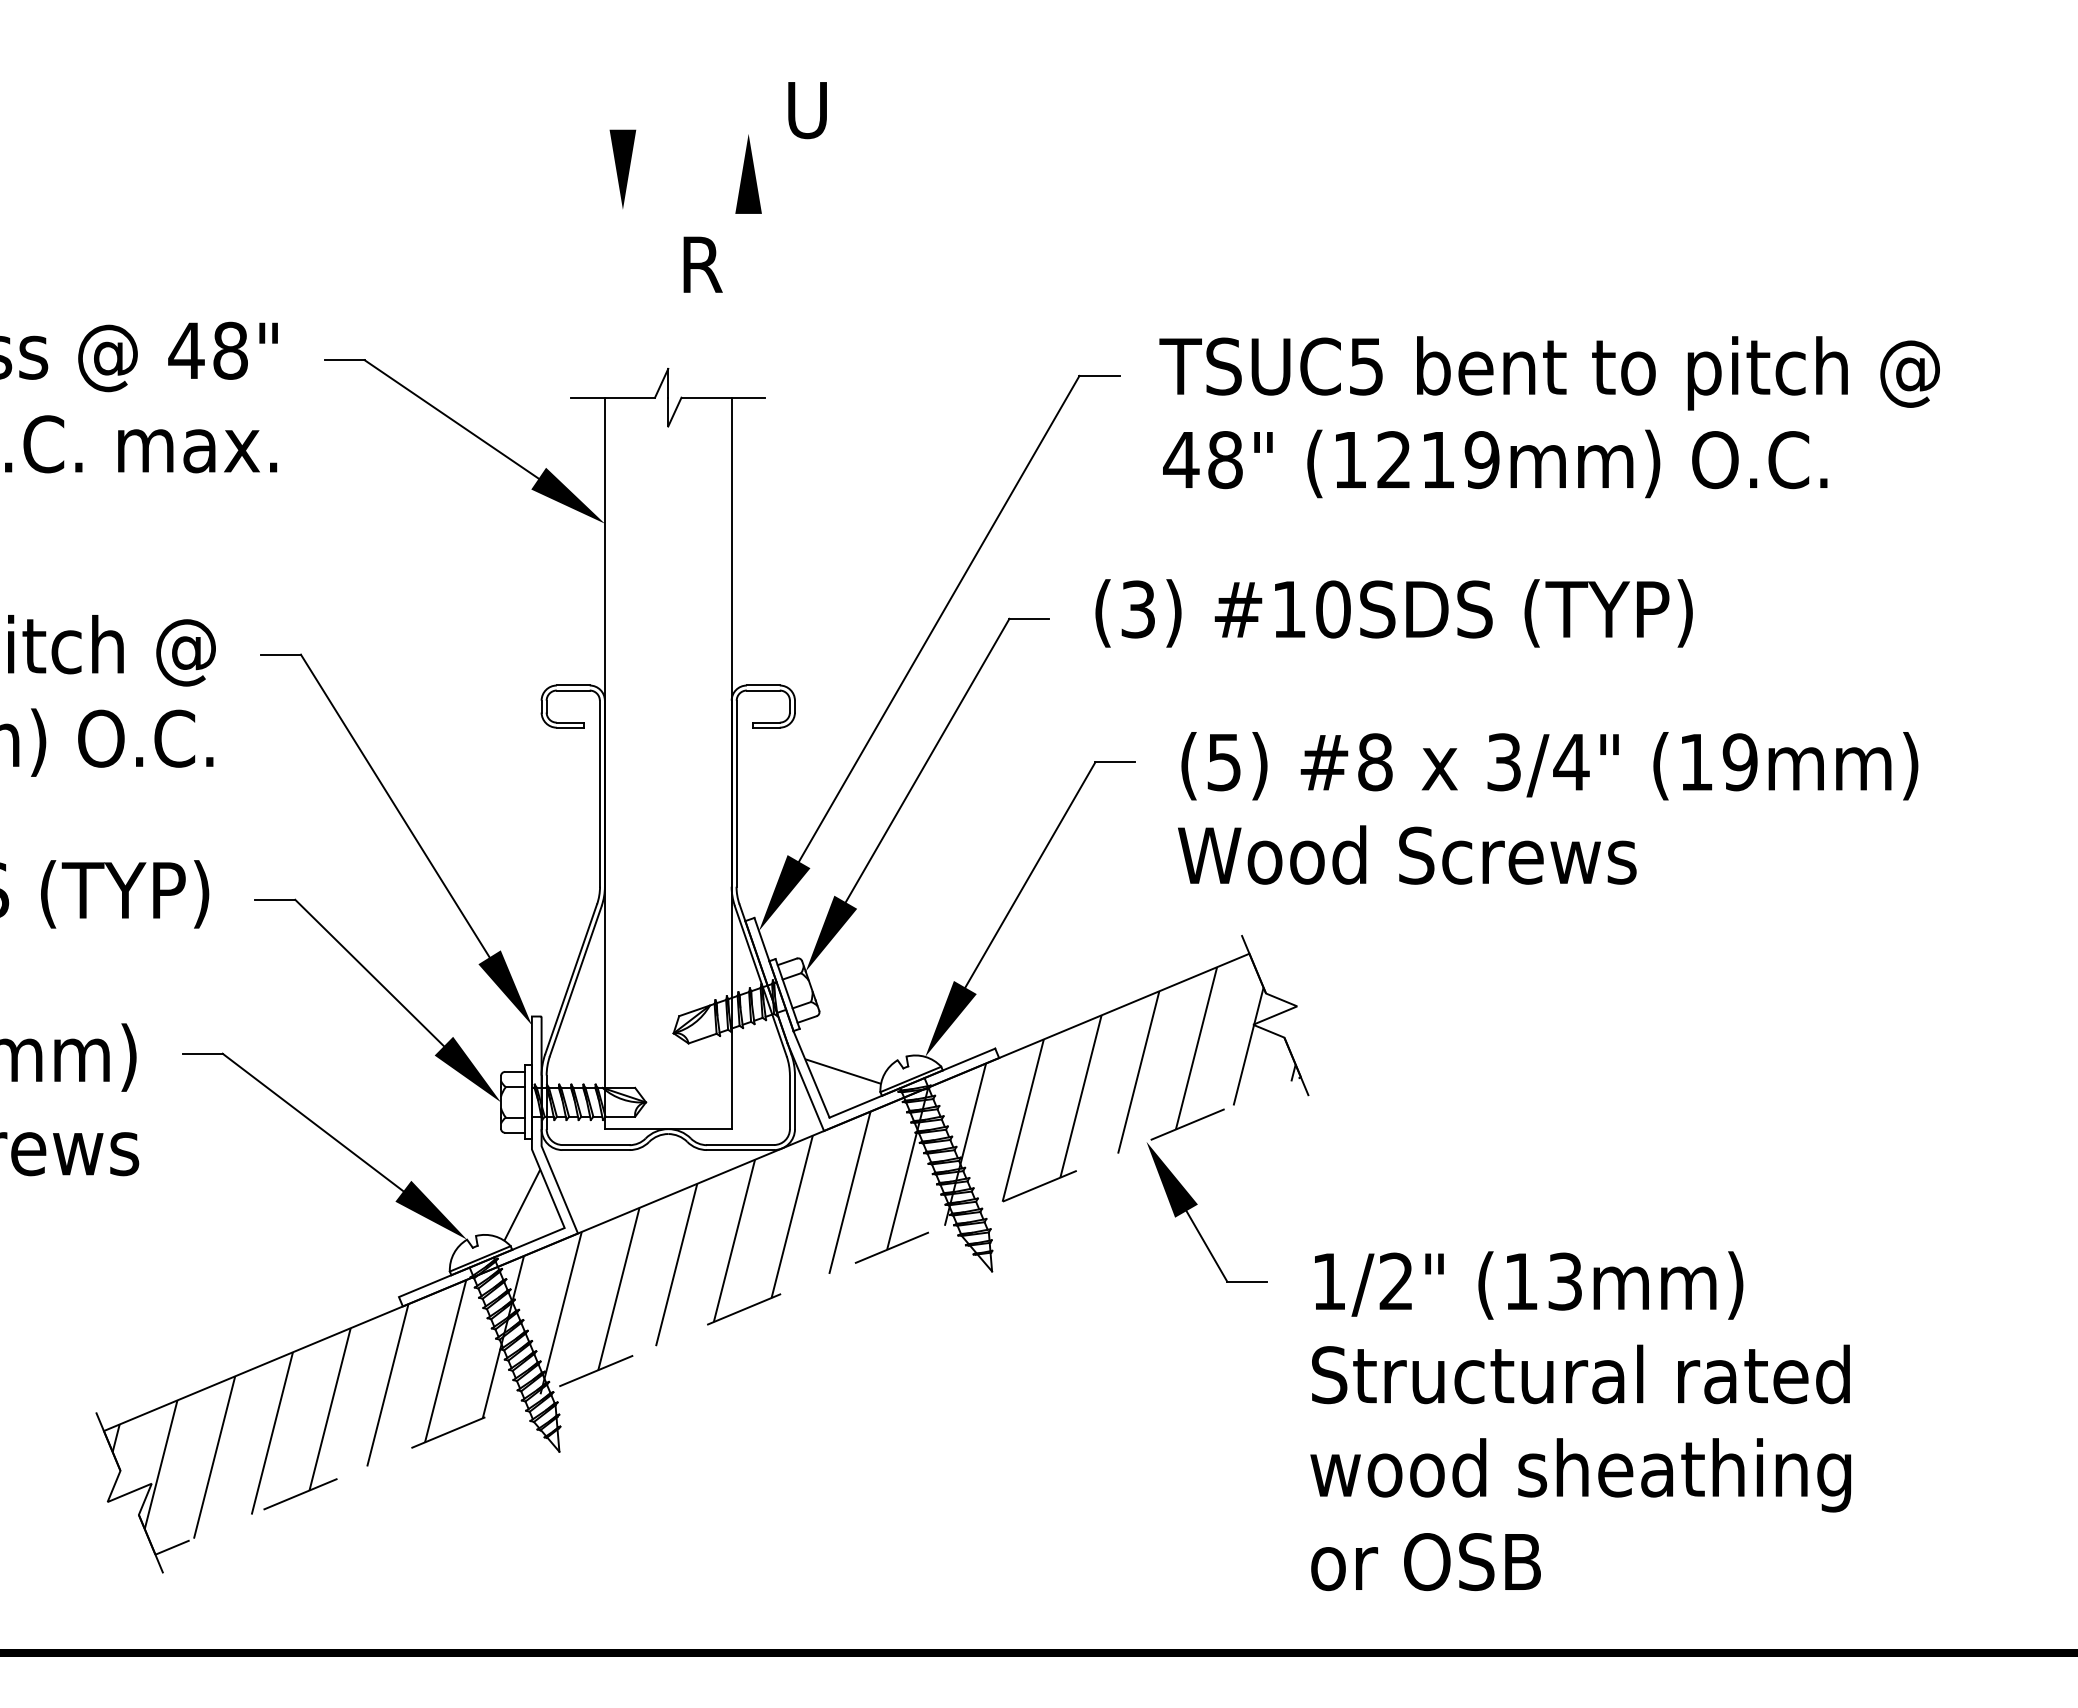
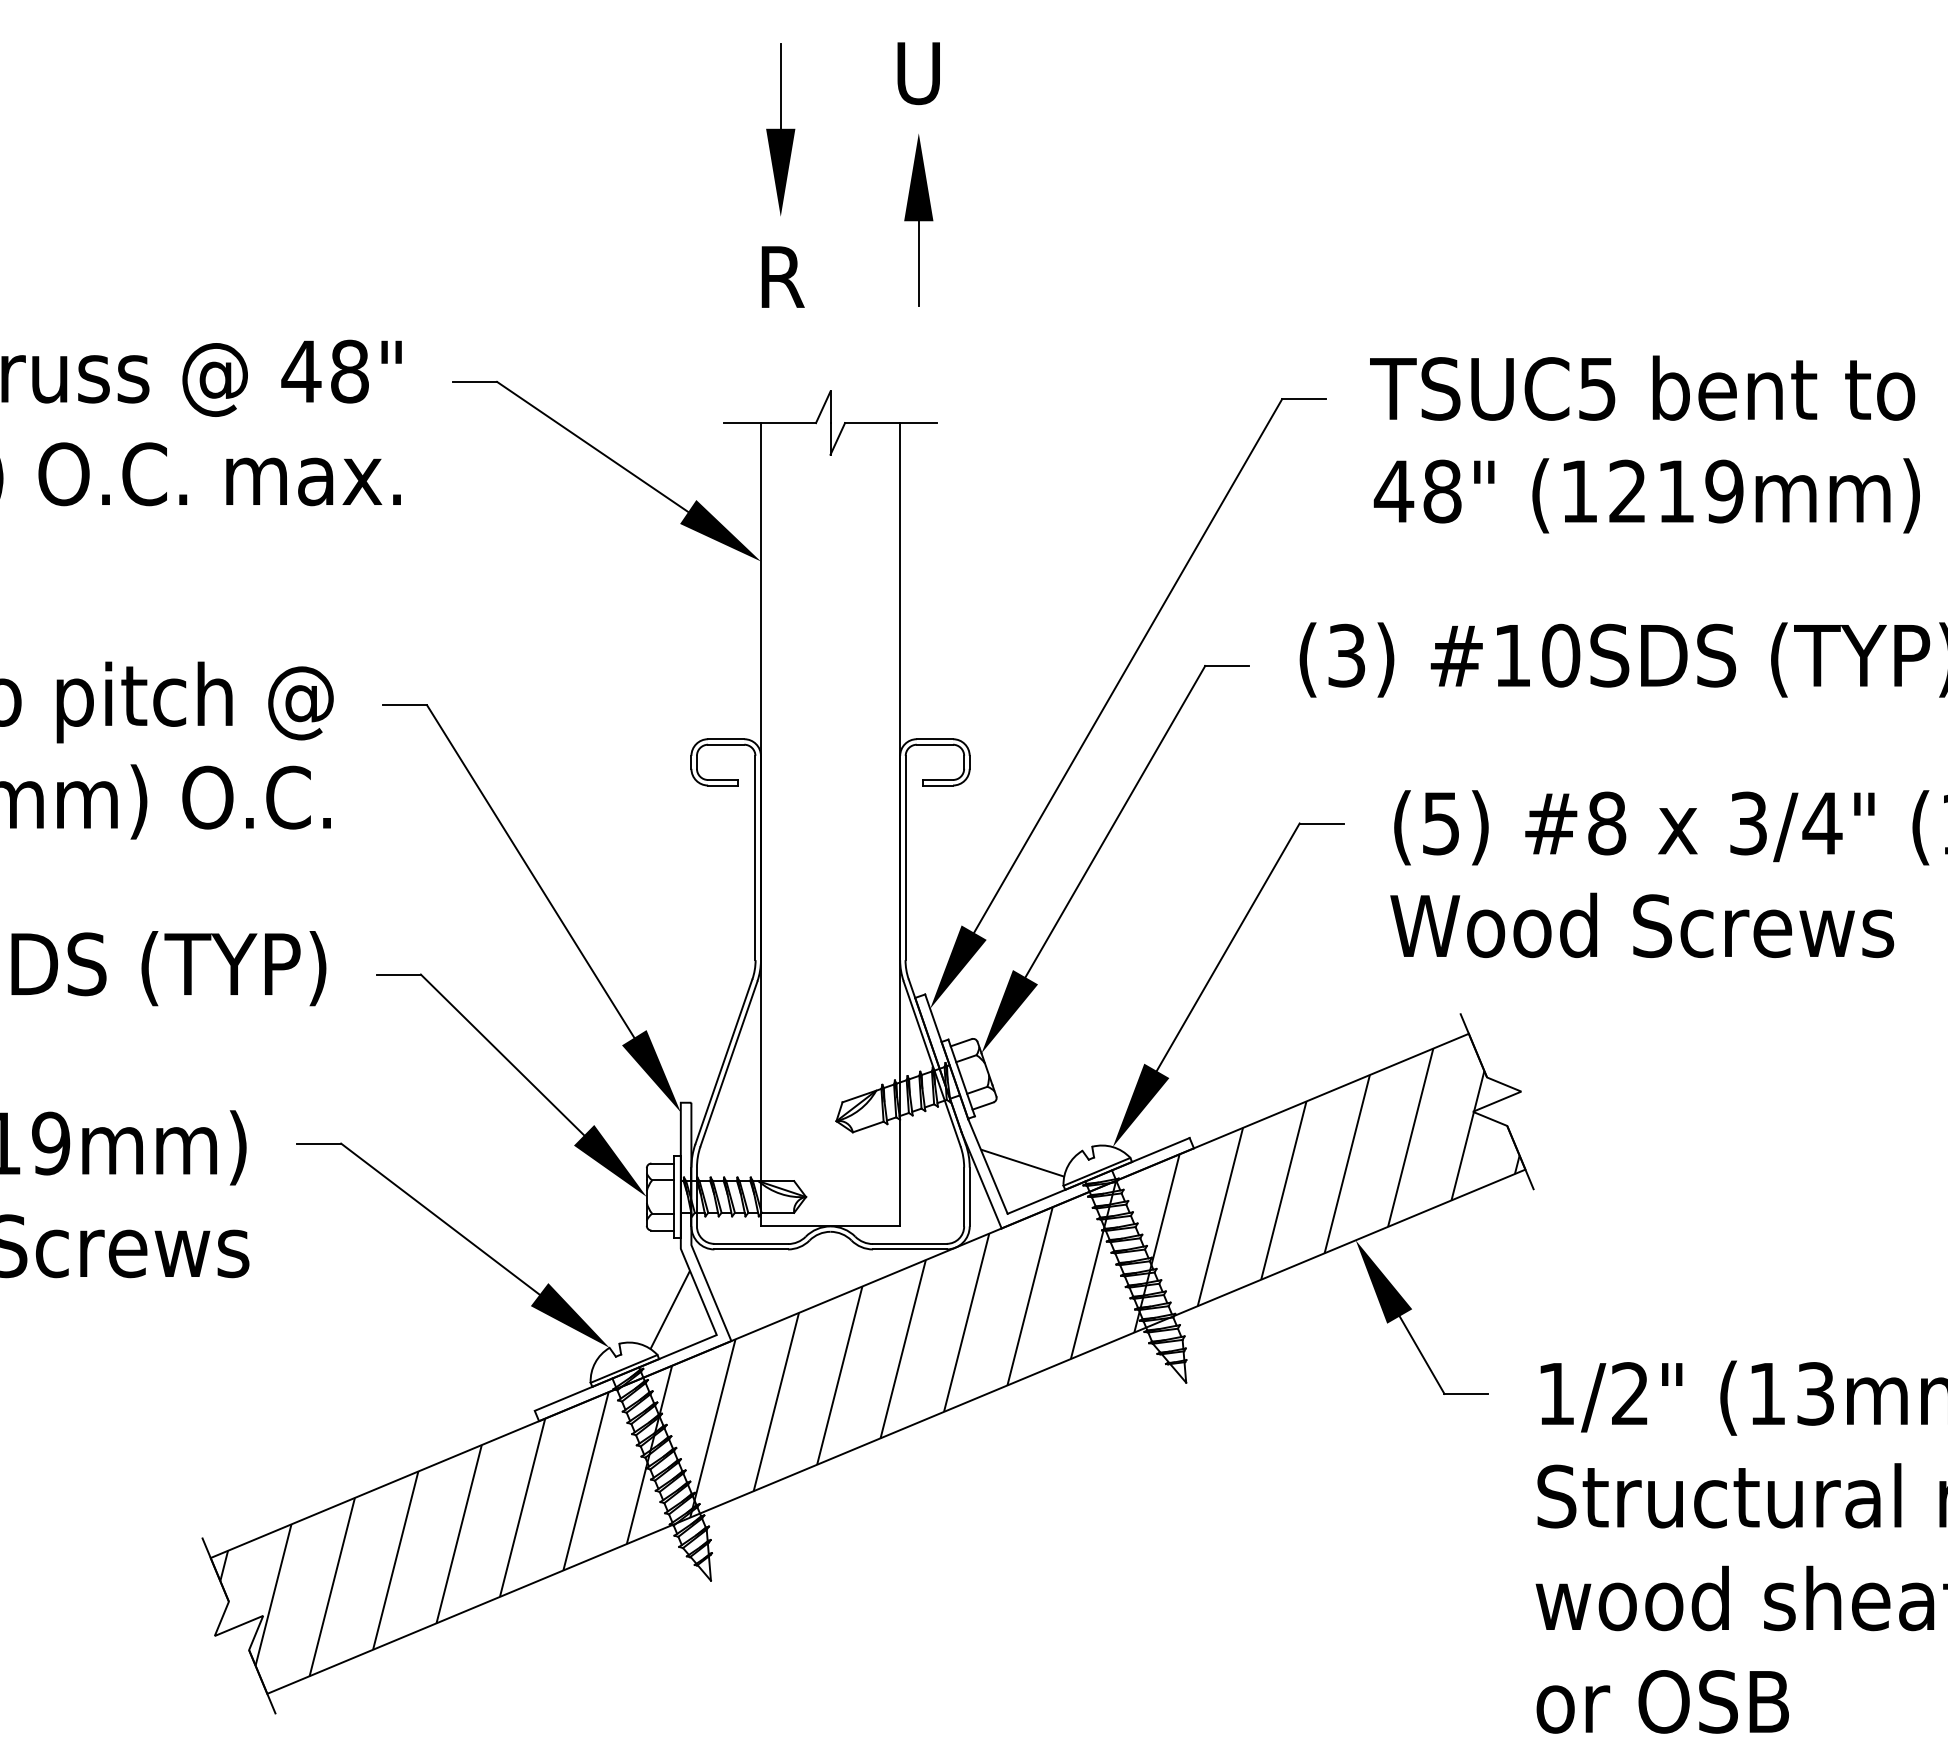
line: (622, 90) -> (780, 85), added
text: (807, 110) -> (918, 73), moved
line: (748, 252) -> (918, 263), added
text: (702, 264) -> (782, 276), moved
line: (728, 1315) -> (896, 1431), dashed -> solid

